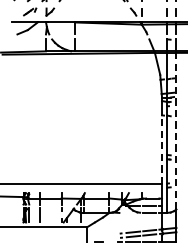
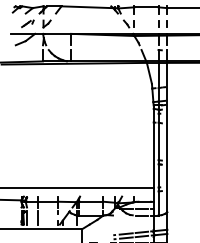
line: (176, 131) -> (167, 137), dashed -> solid
line: (161, 150) -> (153, 155), dashed -> solid

